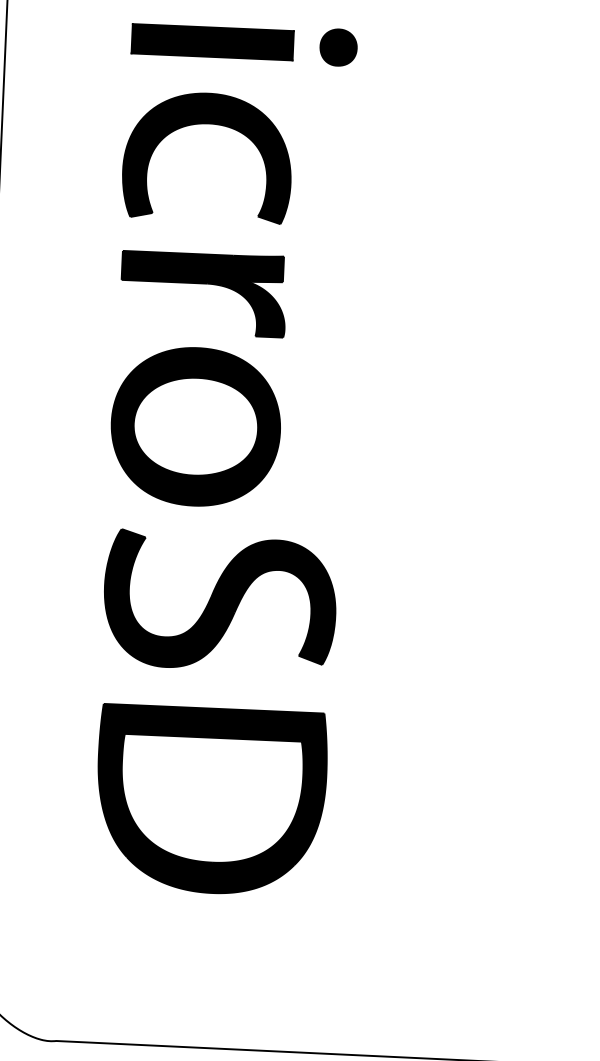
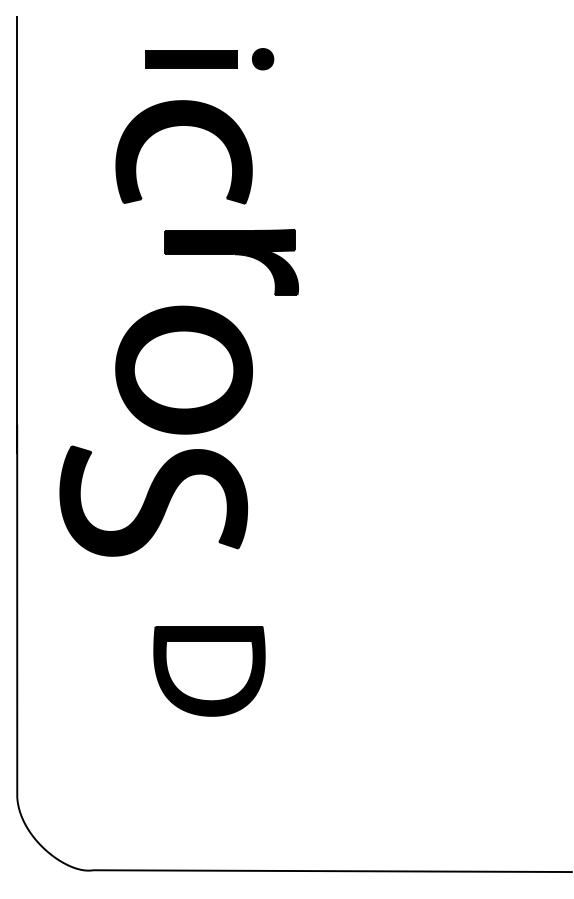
part: (244, 42) -> (209, 58), size x0.7
part: (207, 285) -> (234, 255), moved
part: (219, 600) -> (153, 500), moved
part: (211, 801) -> (209, 671), size x0.6

